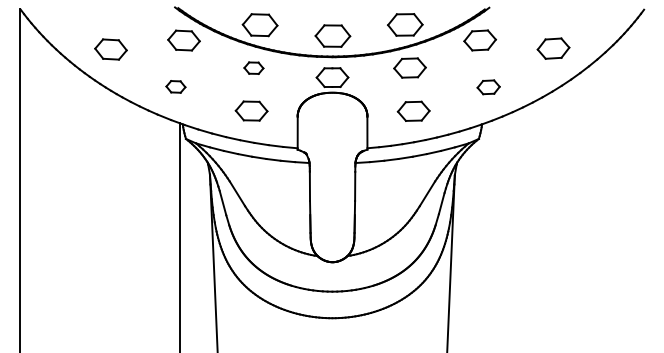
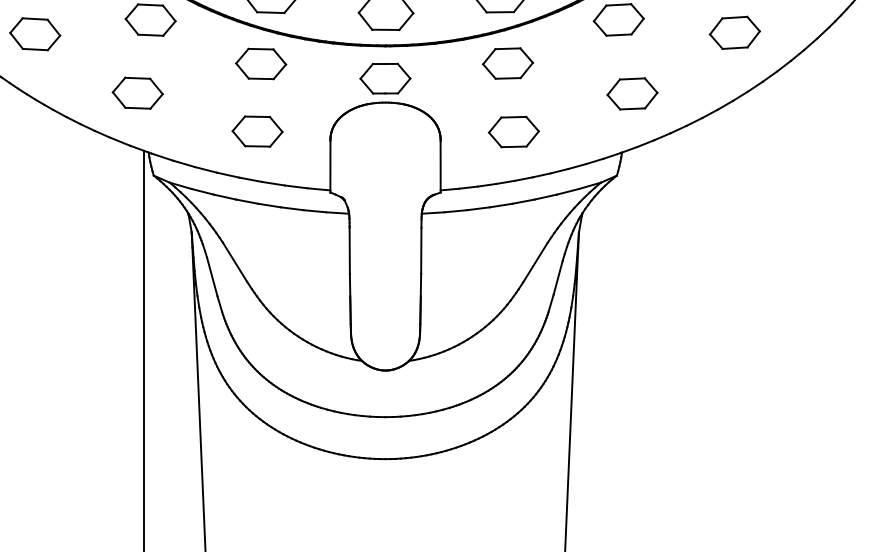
part: (253, 67) -> (260, 62), size x1.67
part: (175, 86) -> (137, 92), size x1.67
part: (488, 87) -> (632, 94), size x1.43

